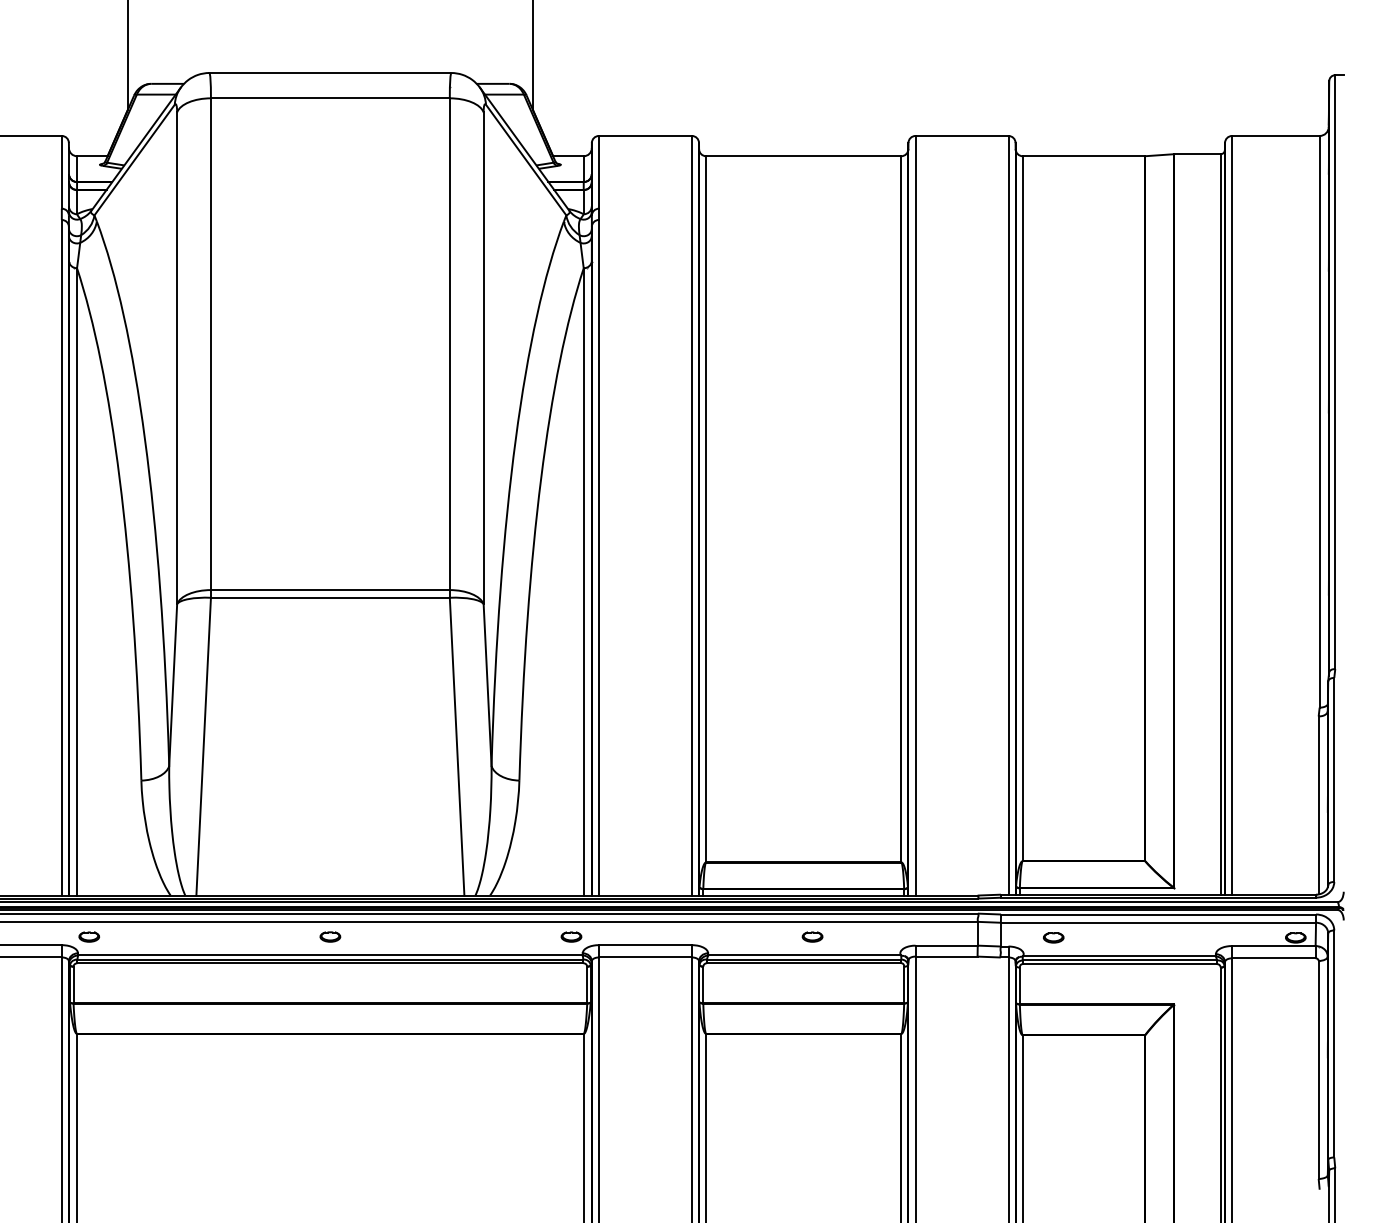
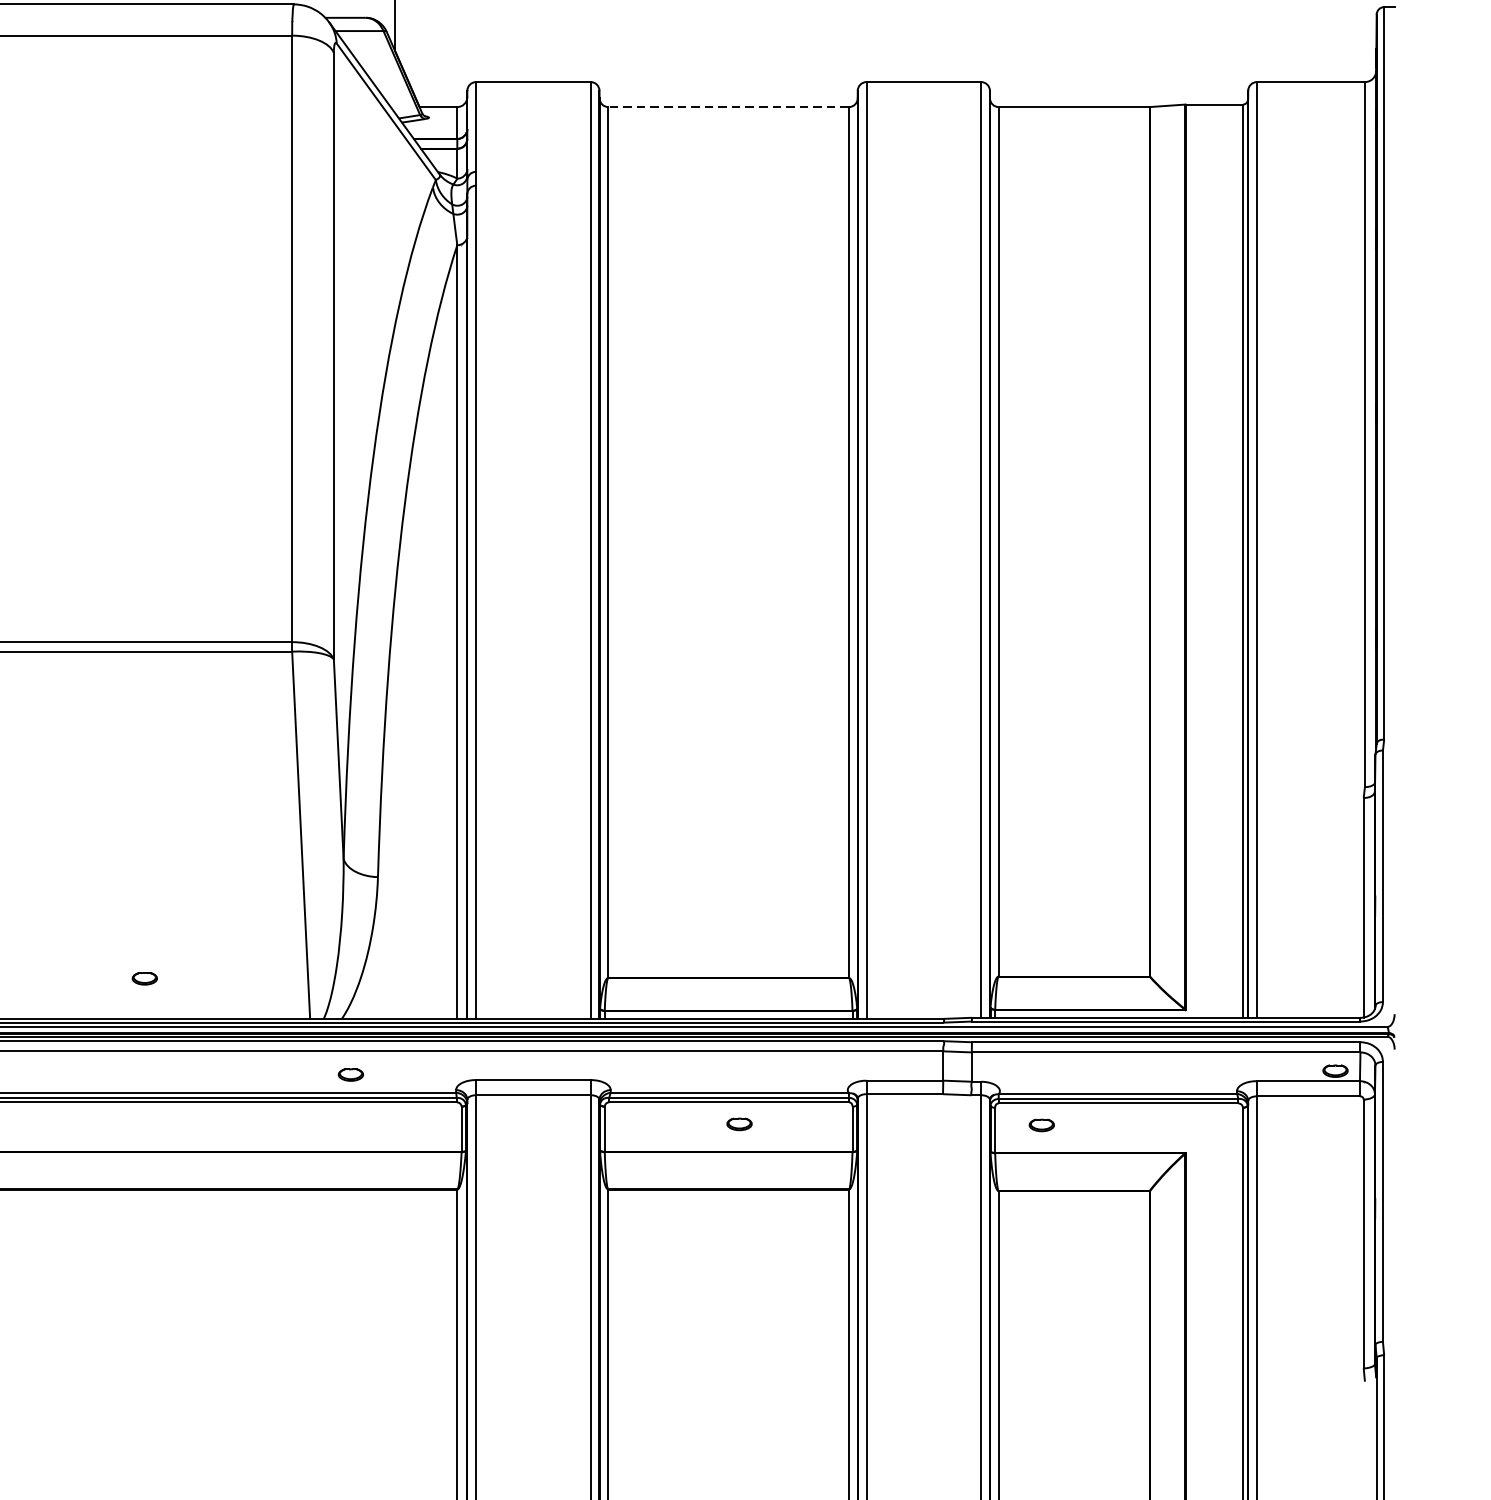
line: (803, 156) -> (728, 107), solid -> dashed
part: (330, 936) -> (144, 978), moved
part: (571, 936) -> (350, 1074), moved
part: (812, 936) -> (739, 1123), moved
part: (1053, 937) -> (1041, 1124), moved

